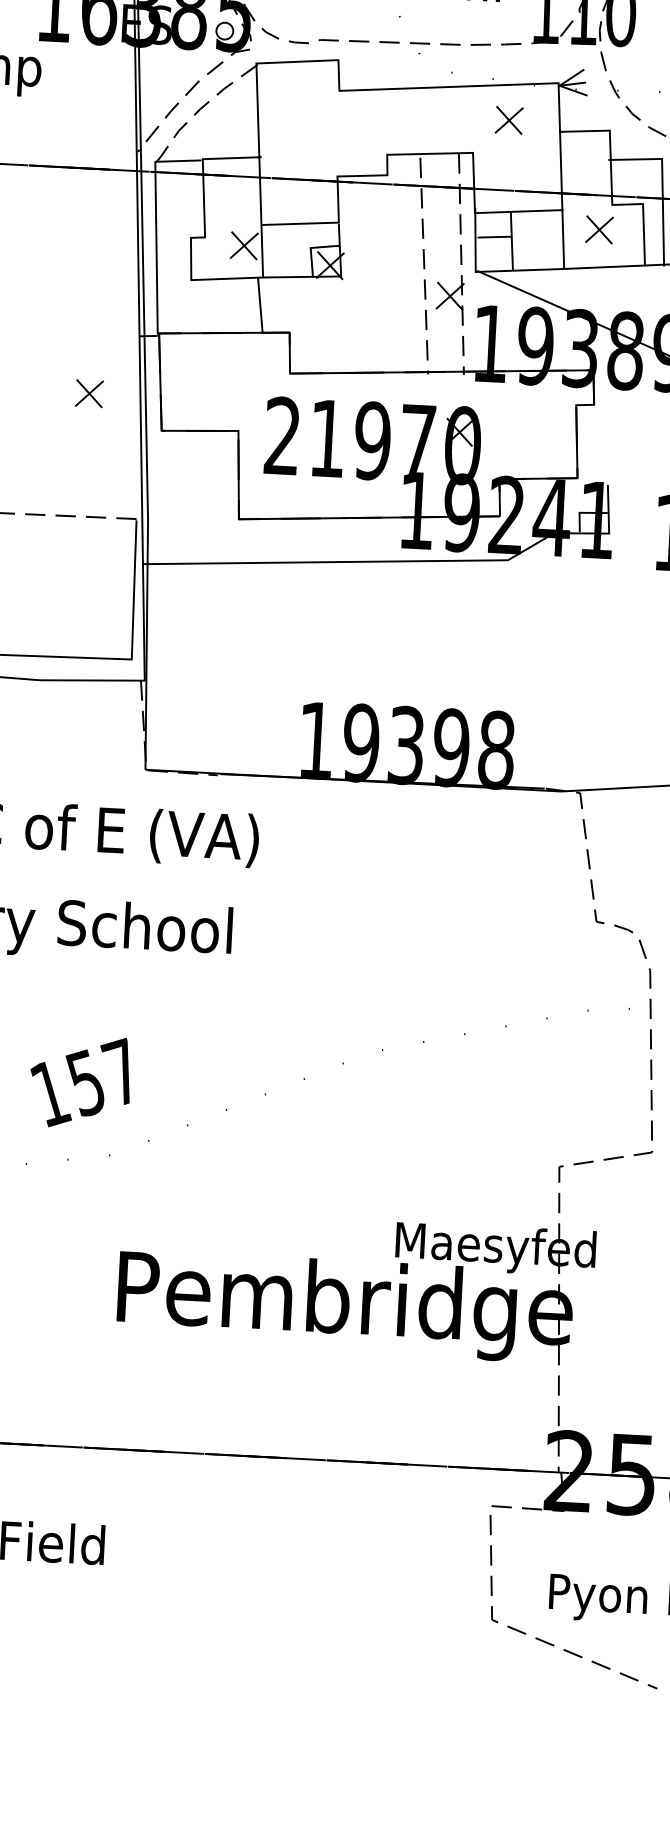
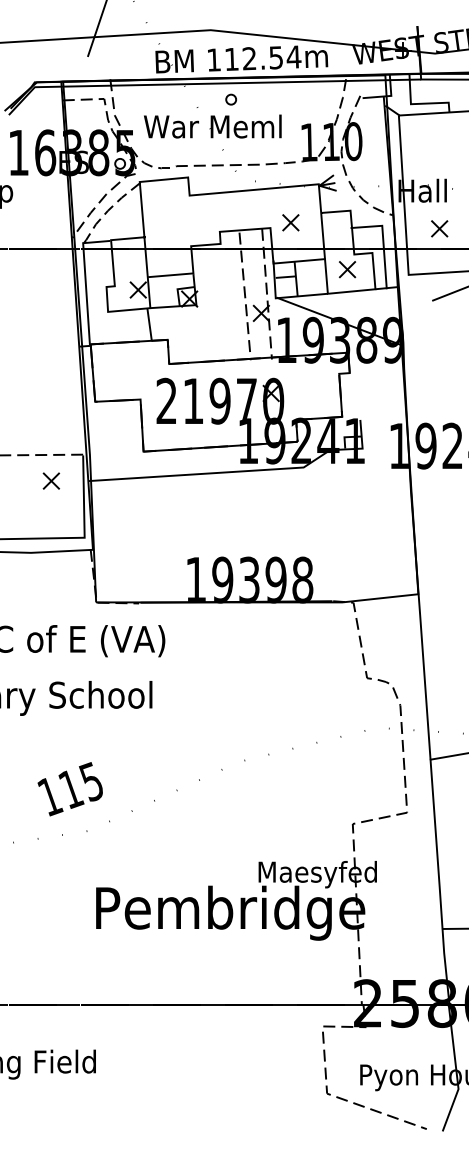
part: (508, 119) -> (290, 222), moved
part: (89, 392) -> (51, 480), moved
text: (102, 1075) -> (80, 784), 157 -> 115

